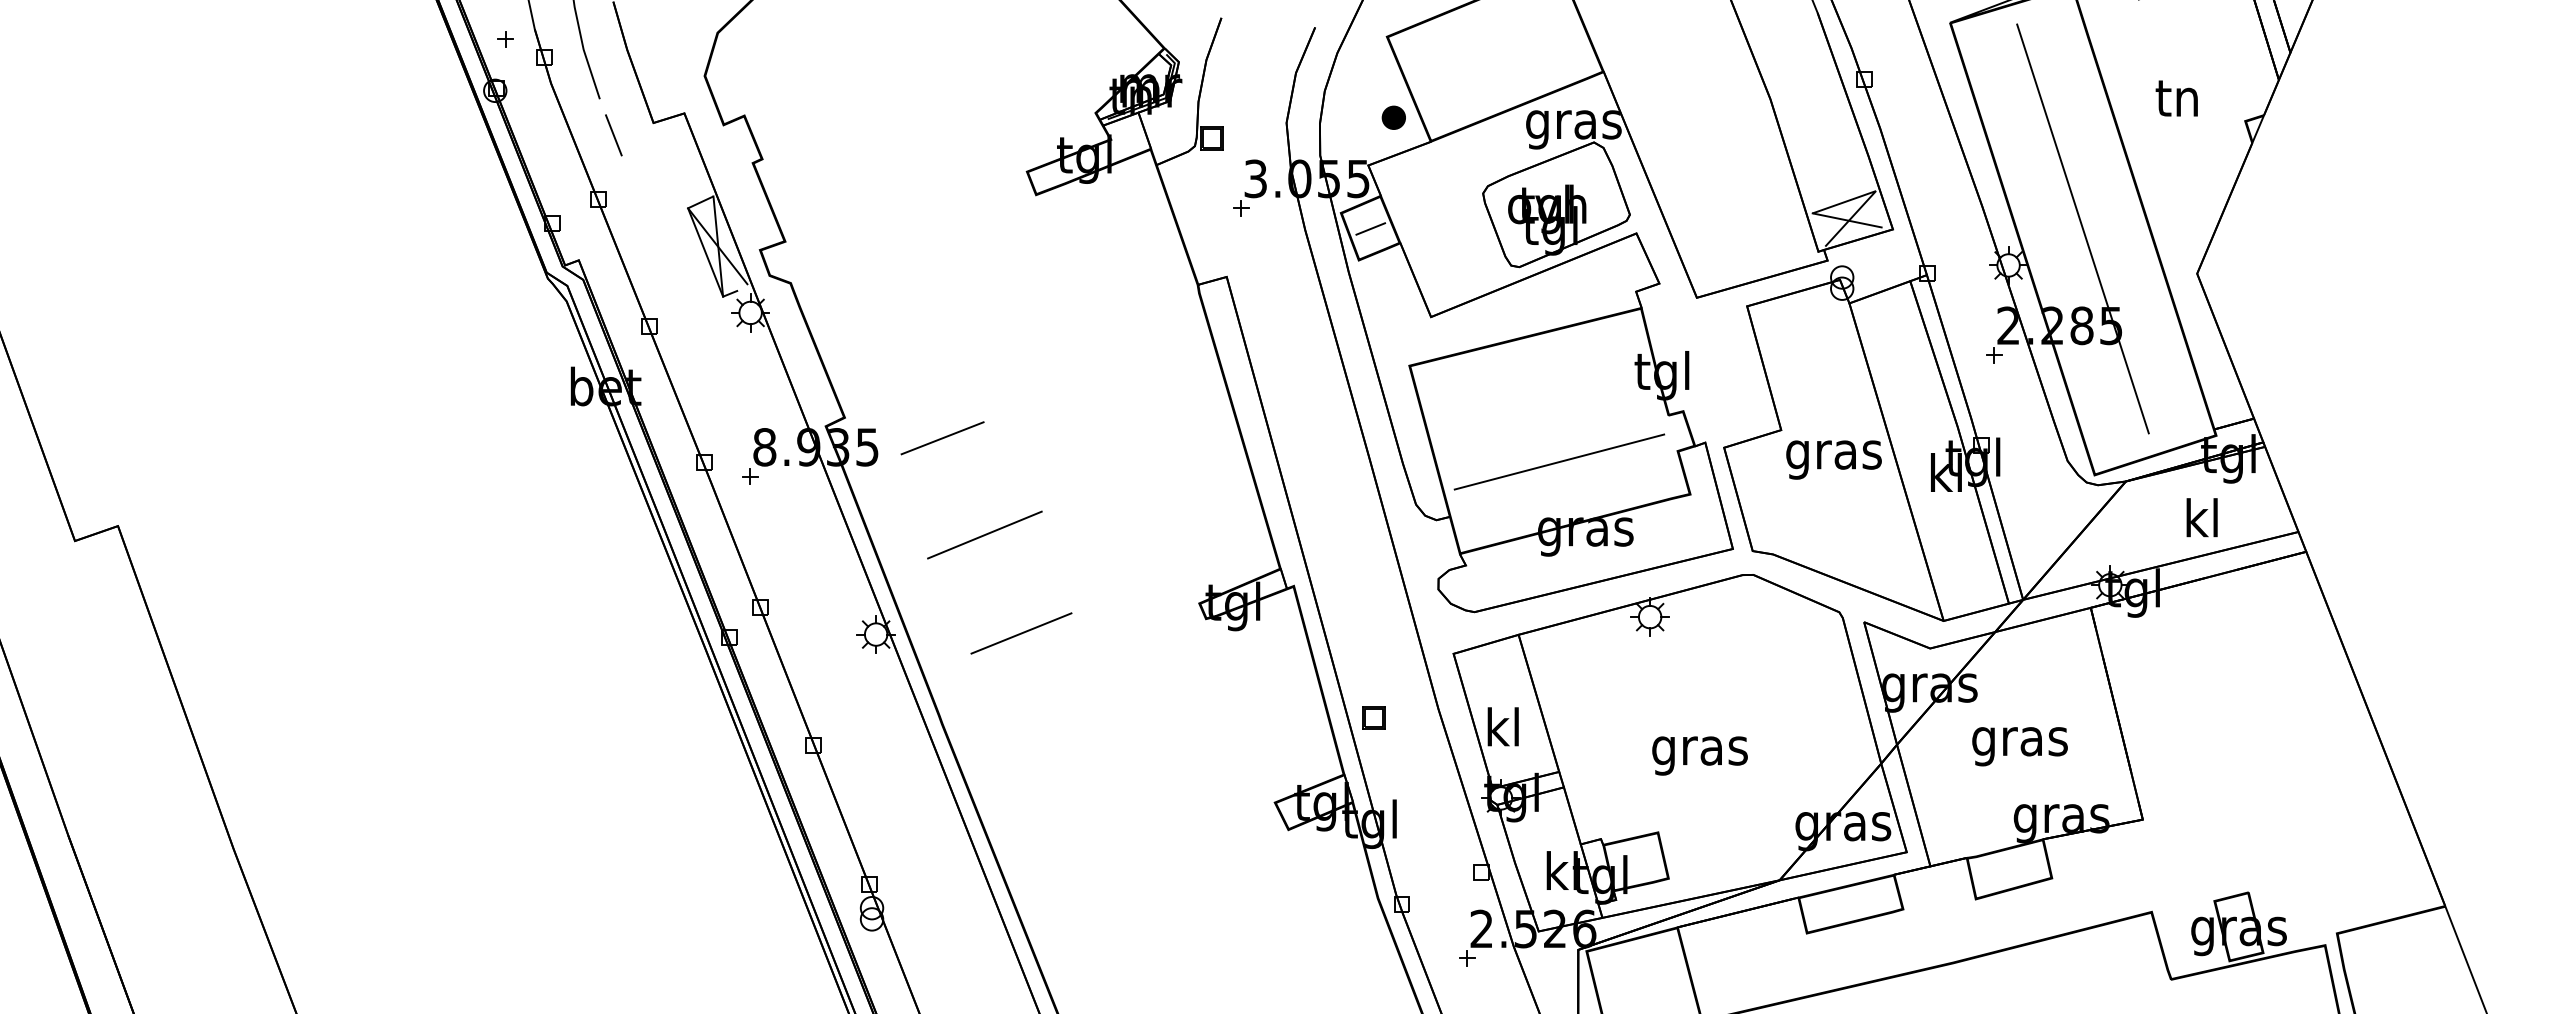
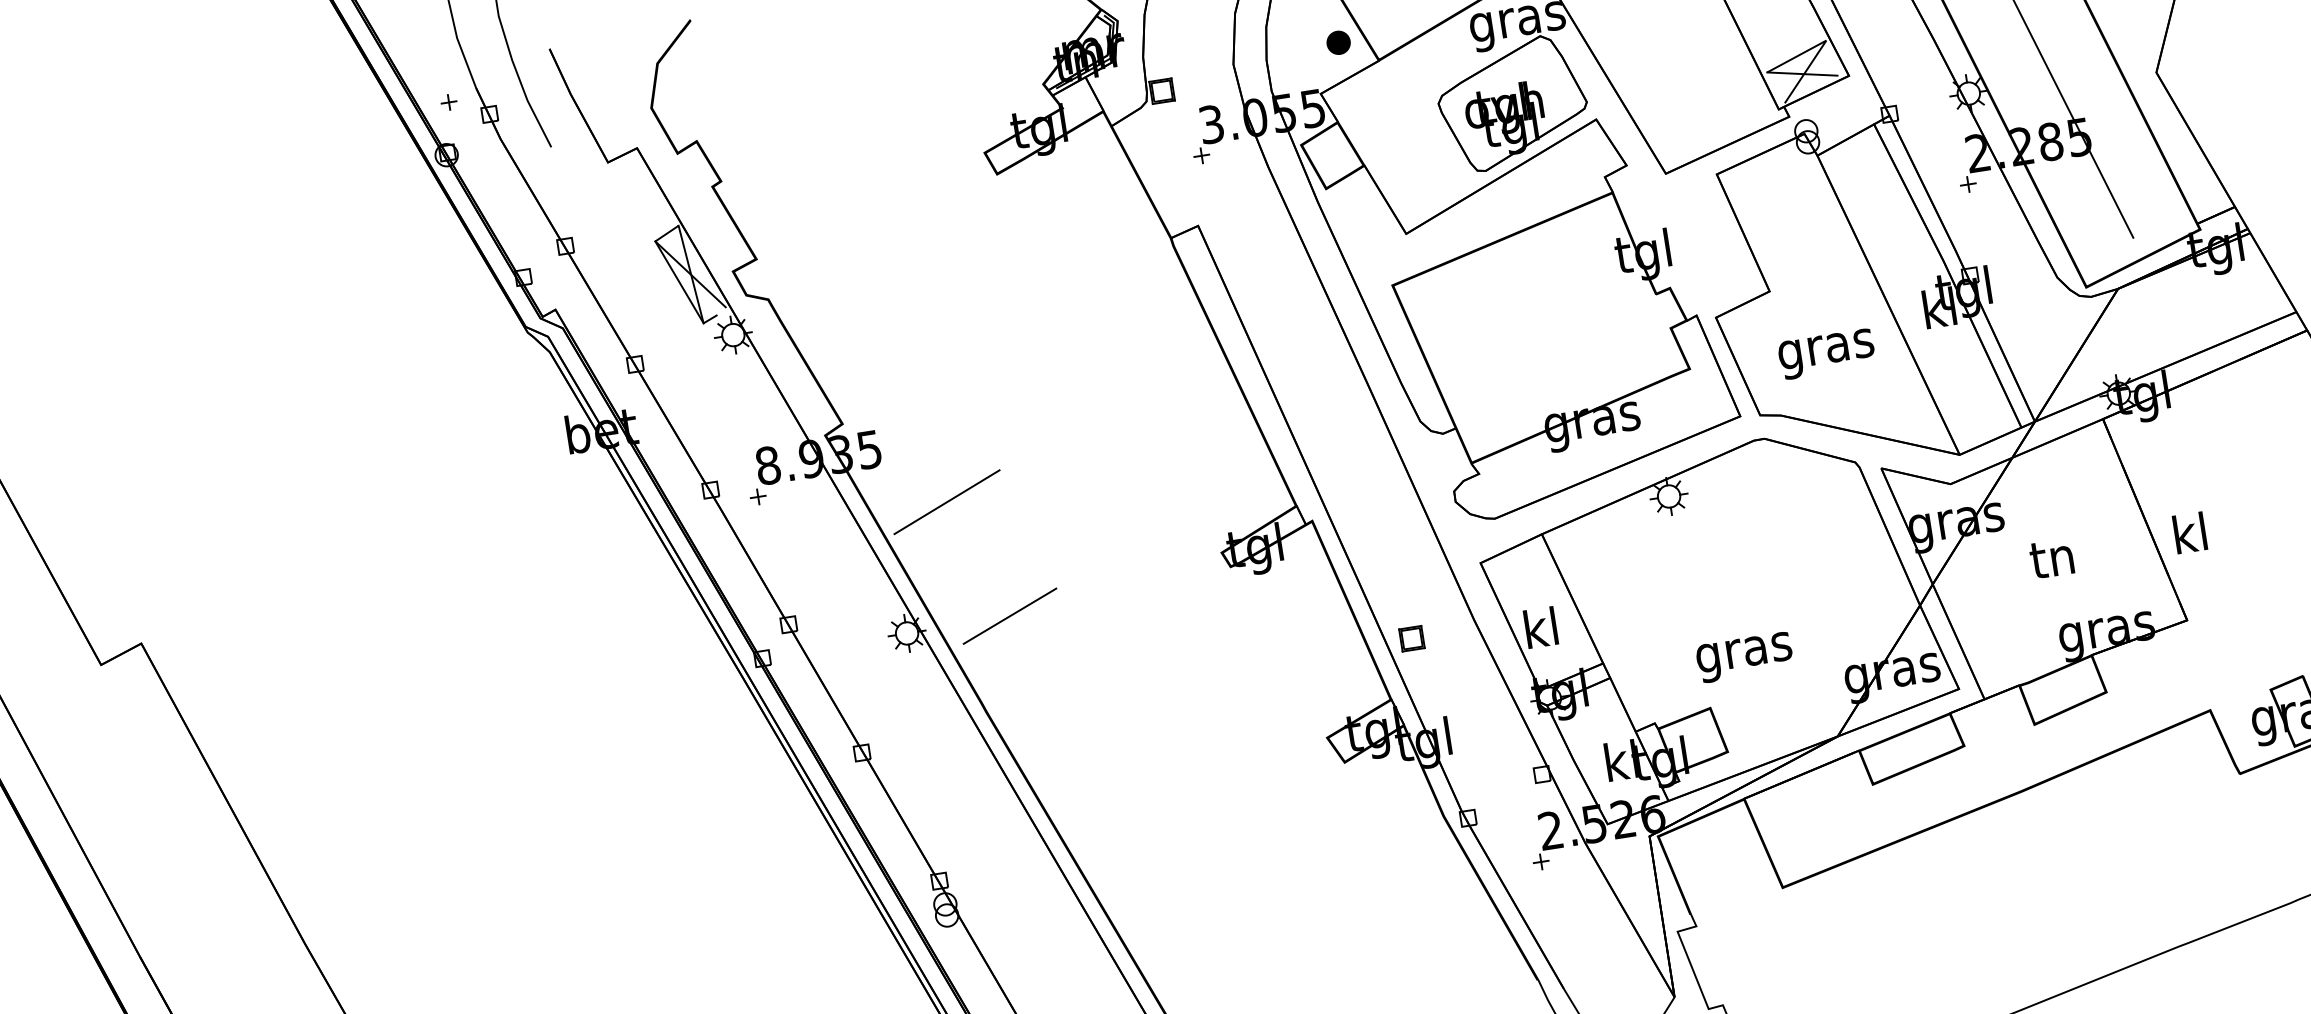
line: (613, 135) -> (570, 181), removed
line: (1370, 228) -> (1332, 155), removed
line: (942, 438) -> (942, 429), removed
text: (1833, 459) -> (1826, 353), moved
line: (1559, 461) -> (1555, 356), removed
text: (2201, 517) -> (2189, 532), moved
line: (984, 534) -> (946, 501), moved
line: (1021, 633) -> (1010, 616), moved
text: (2019, 742) -> (2053, 563), gras -> tn
text: (1699, 755) -> (1744, 657), moved

